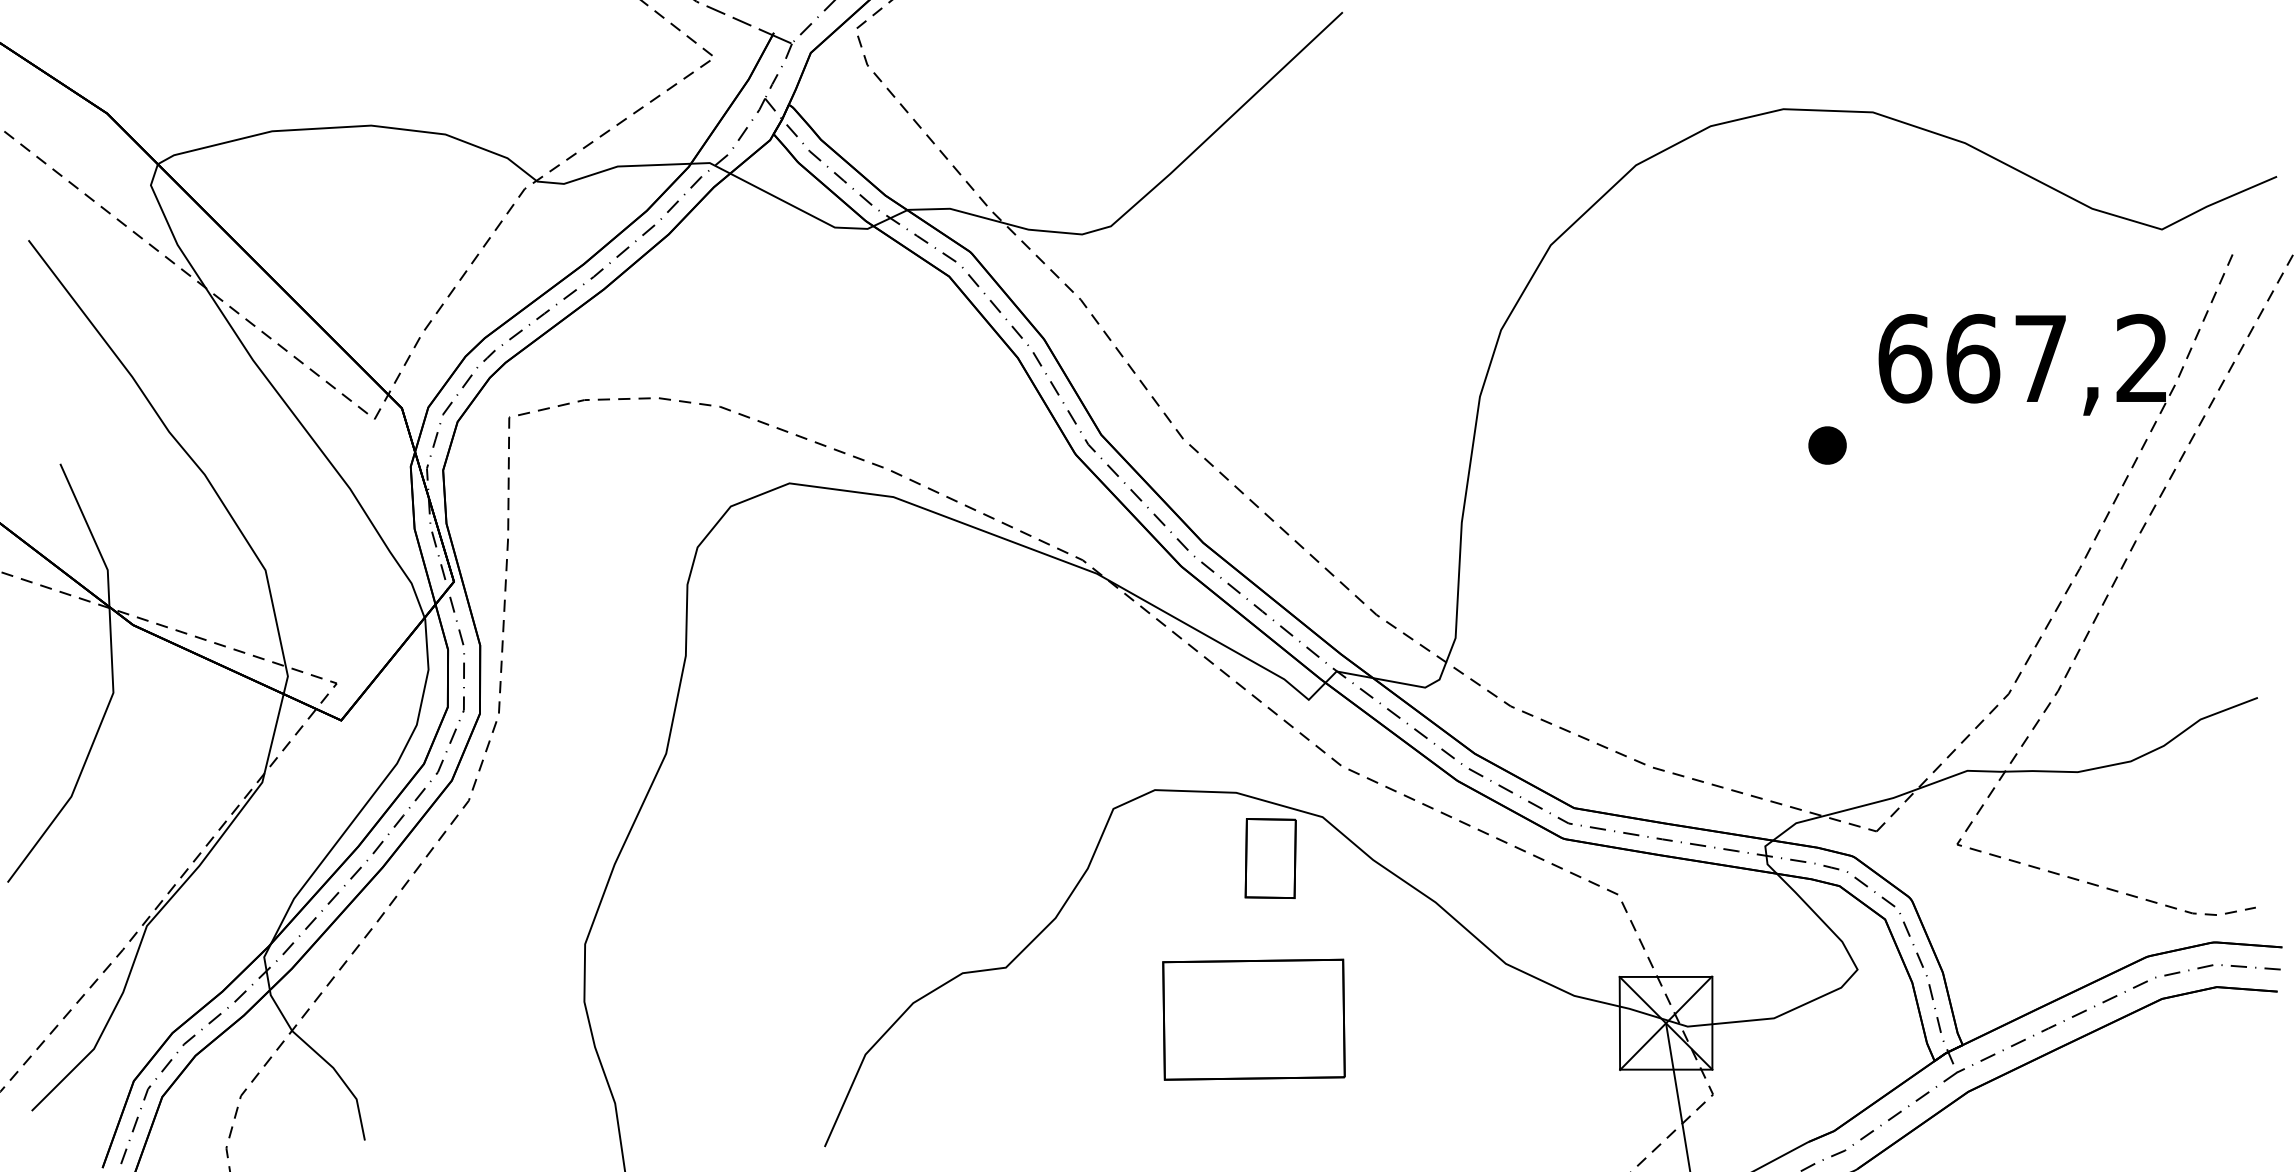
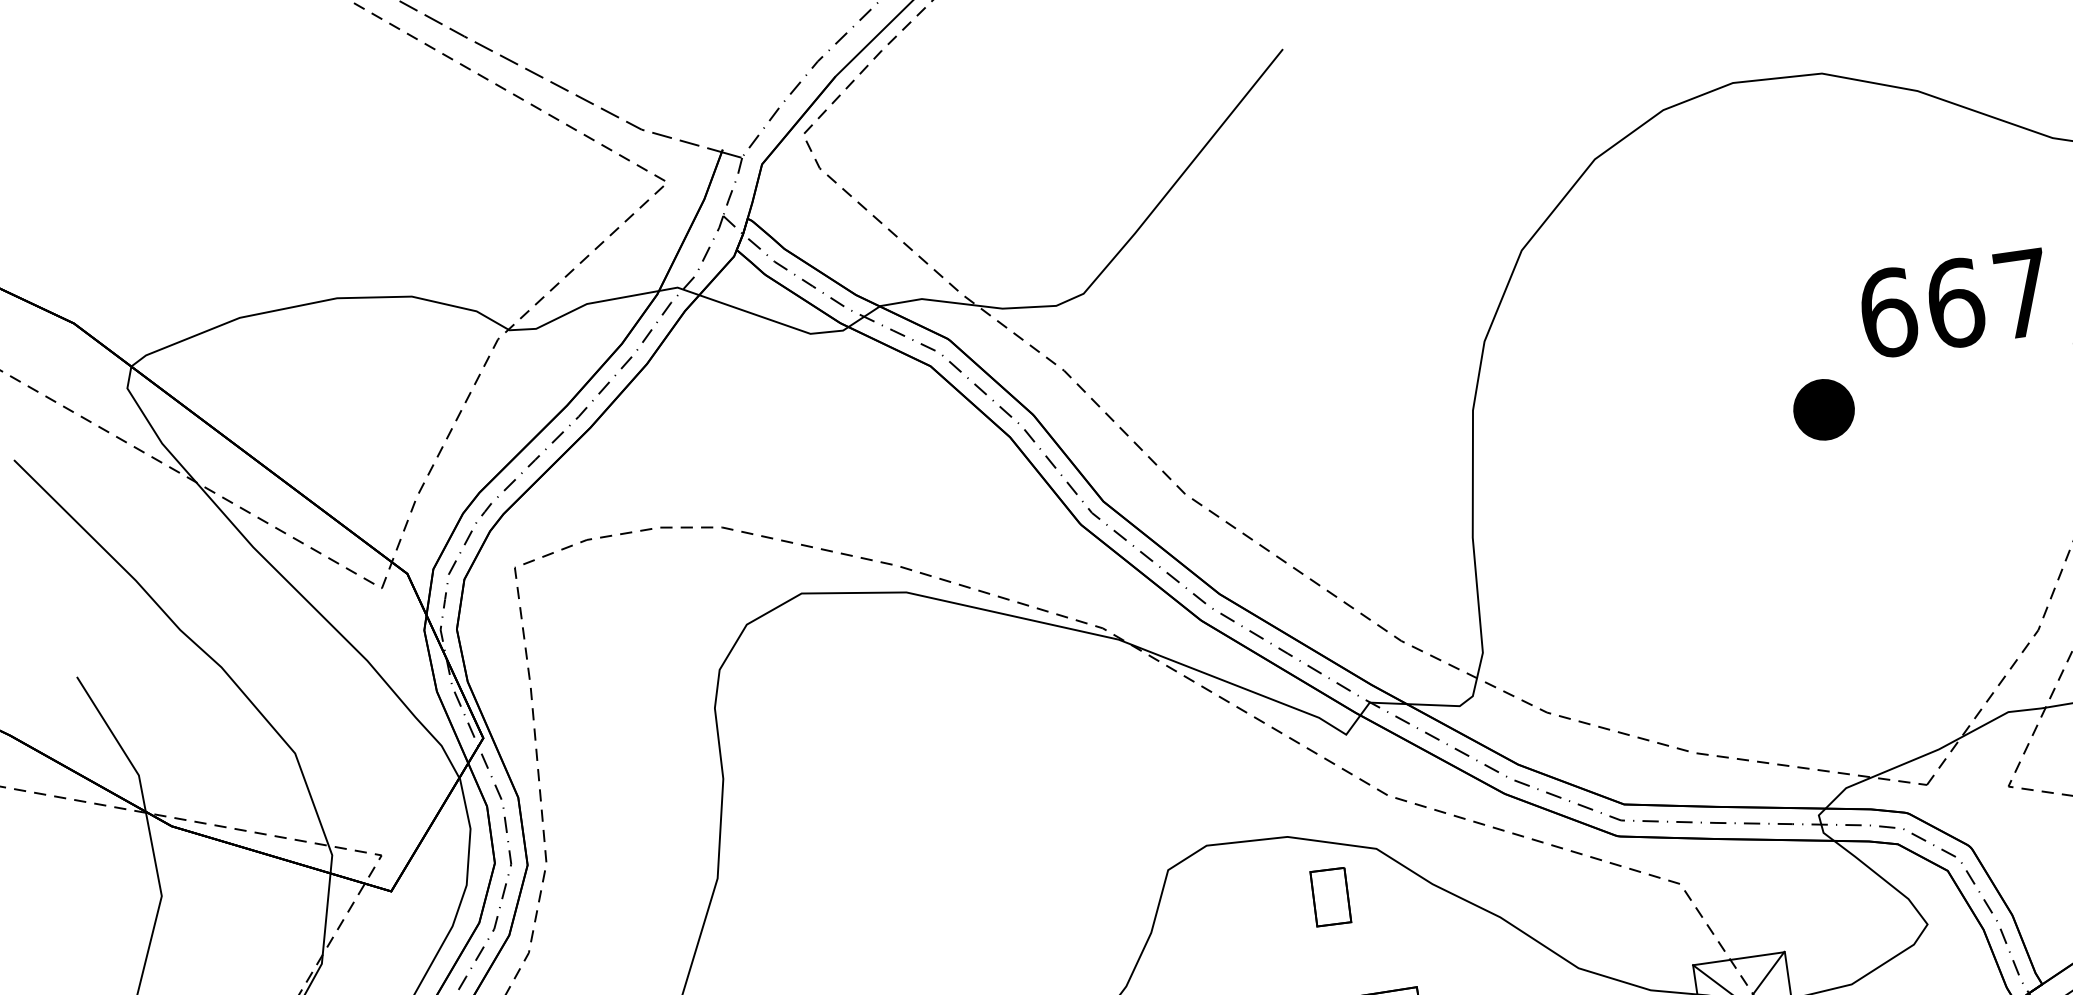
part: (1827, 445) -> (1823, 409), size x1.6
part: (1270, 858) -> (1330, 897), size x0.7

